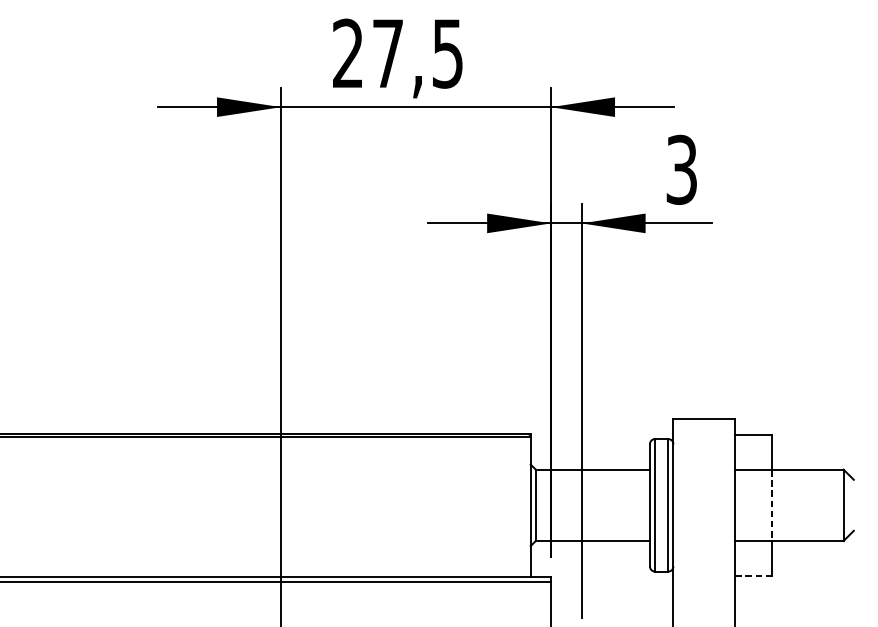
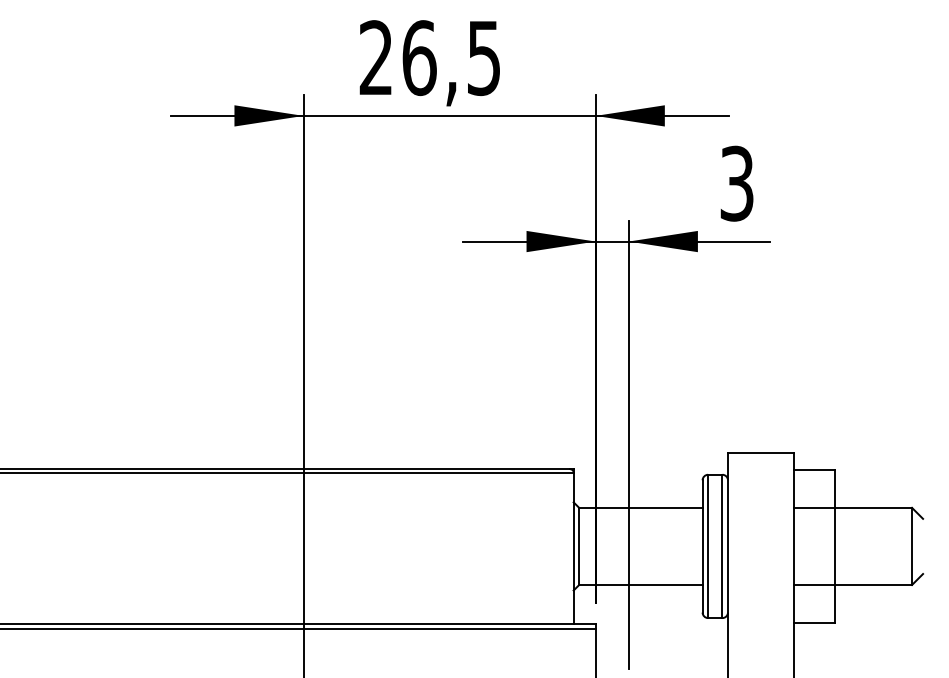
text: (388, 54) -> (419, 58), 27,5 -> 26,5
line: (771, 505) -> (834, 546), dashed -> solid
line: (753, 575) -> (814, 622), dashed -> solid

